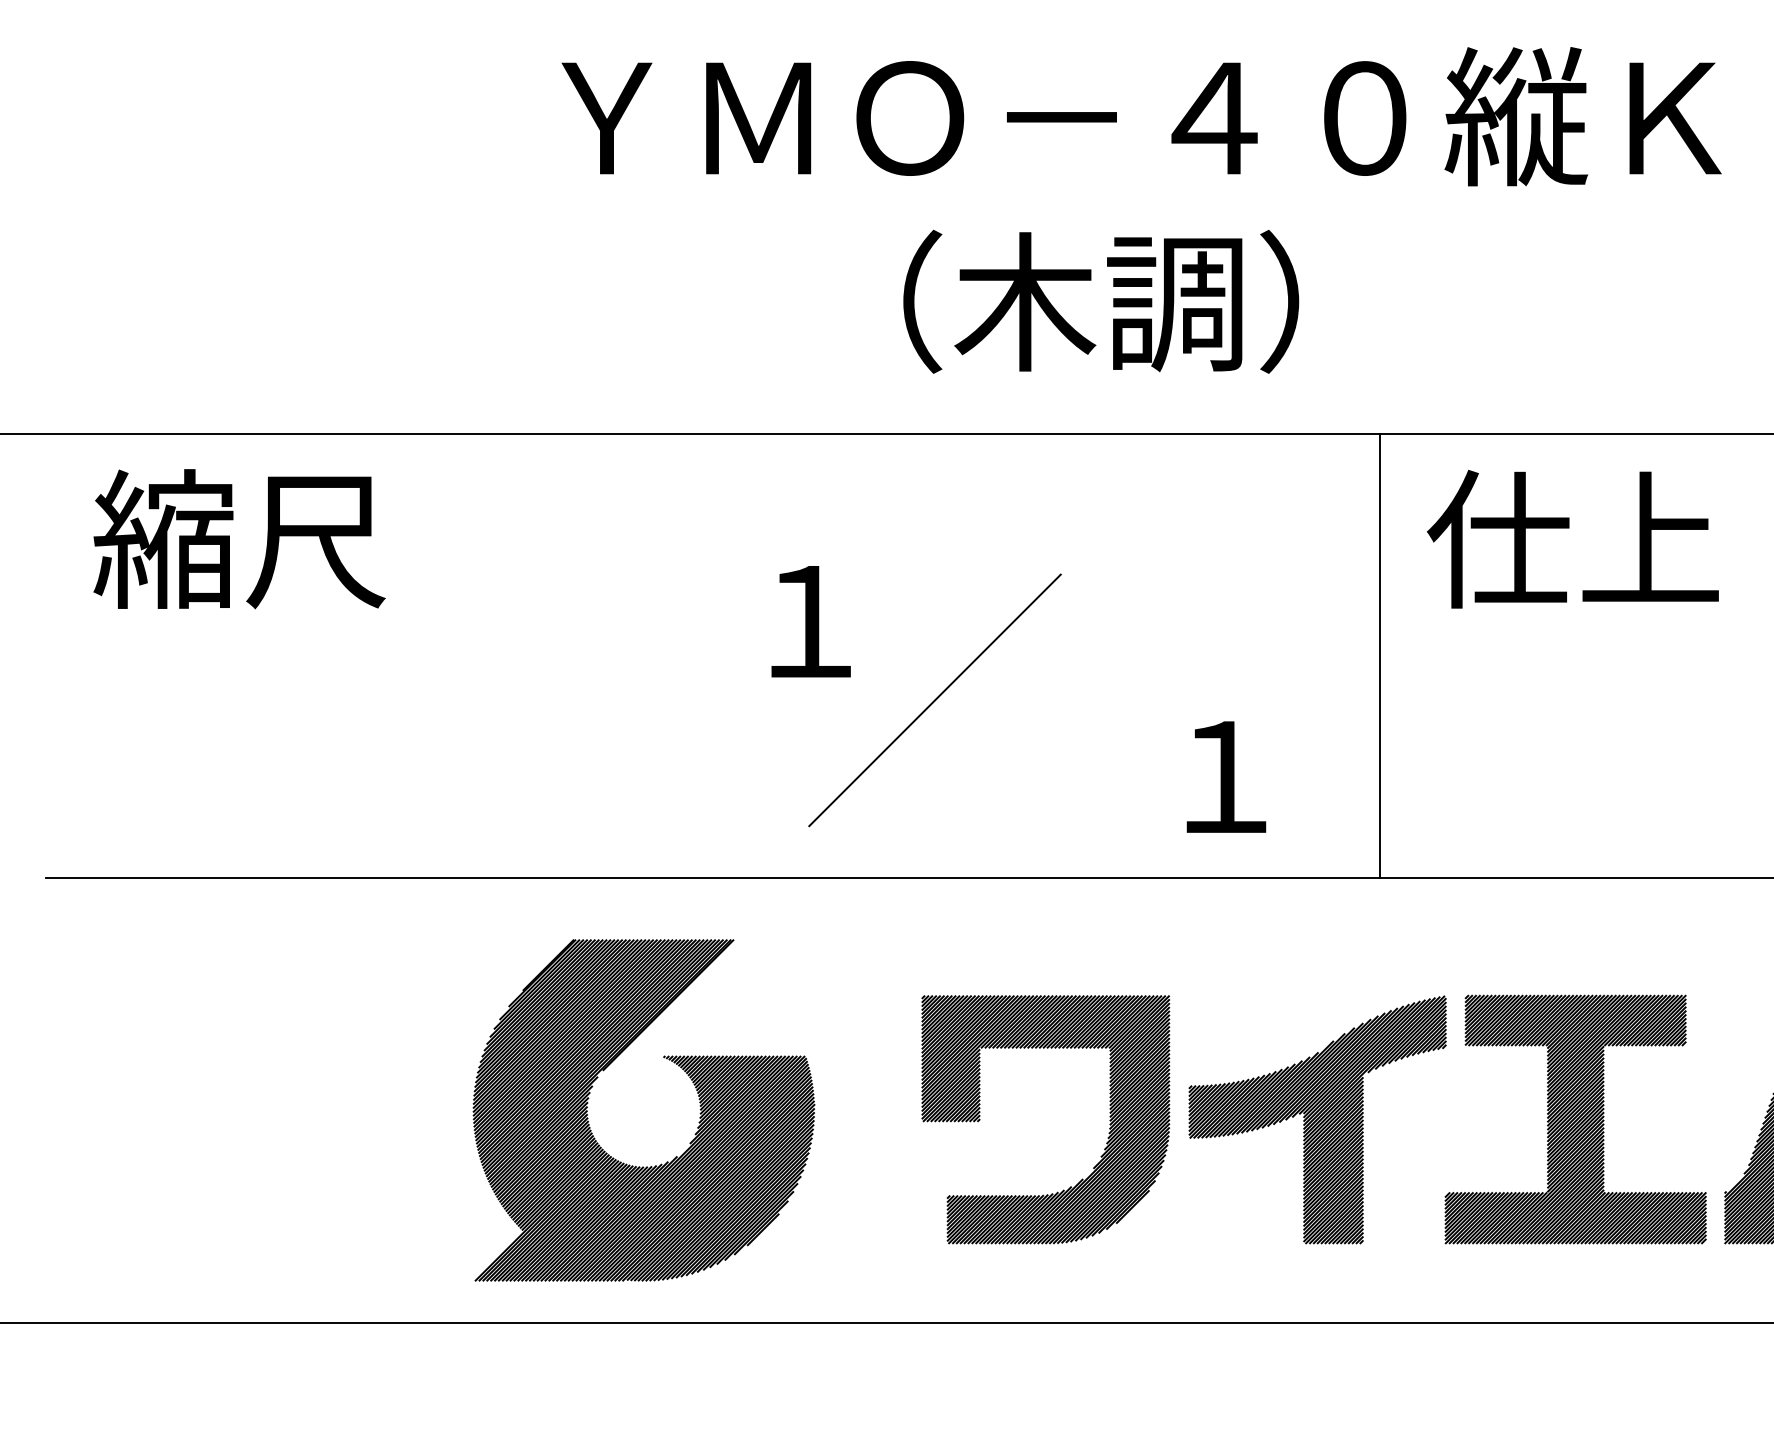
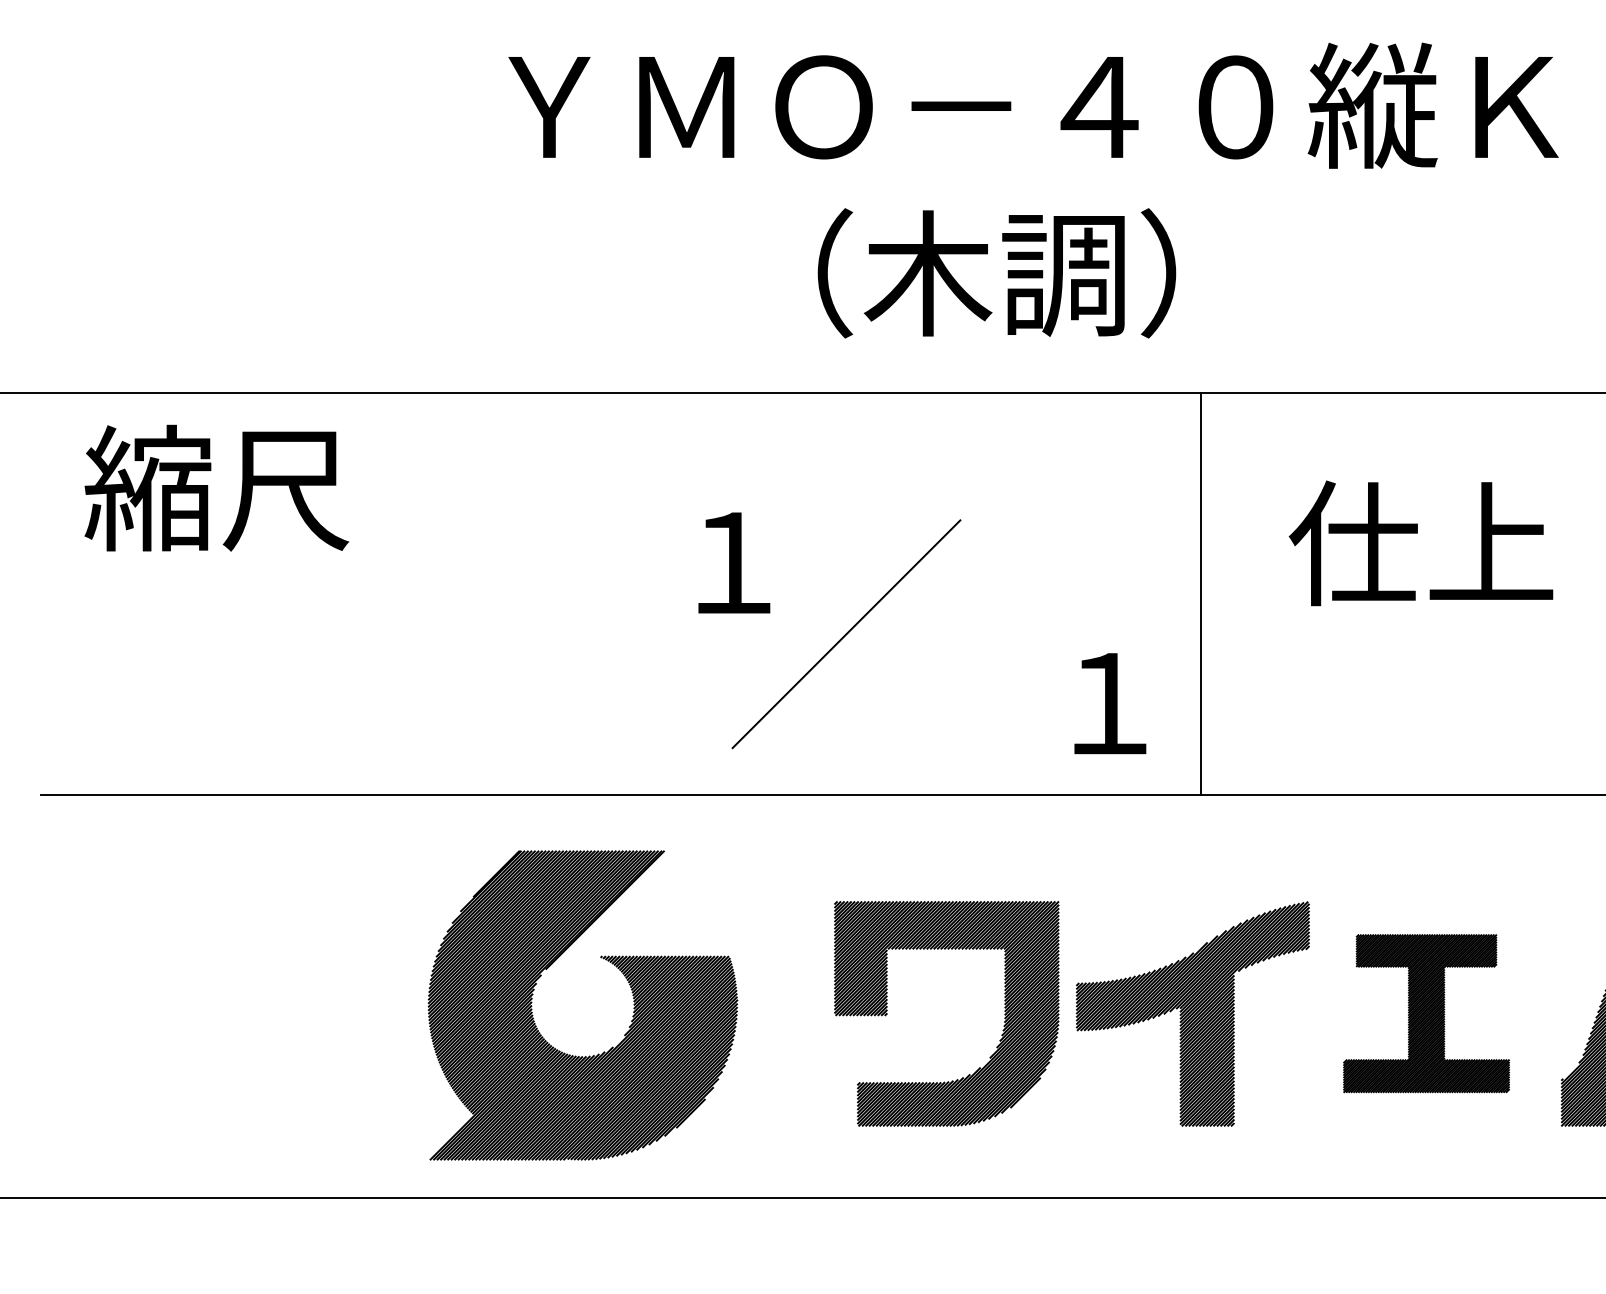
text: (1572, 539) -> (1420, 543), moved
line: (1380, 655) -> (1201, 593), moved
part: (1575, 1119) -> (1426, 1013), size x0.7

